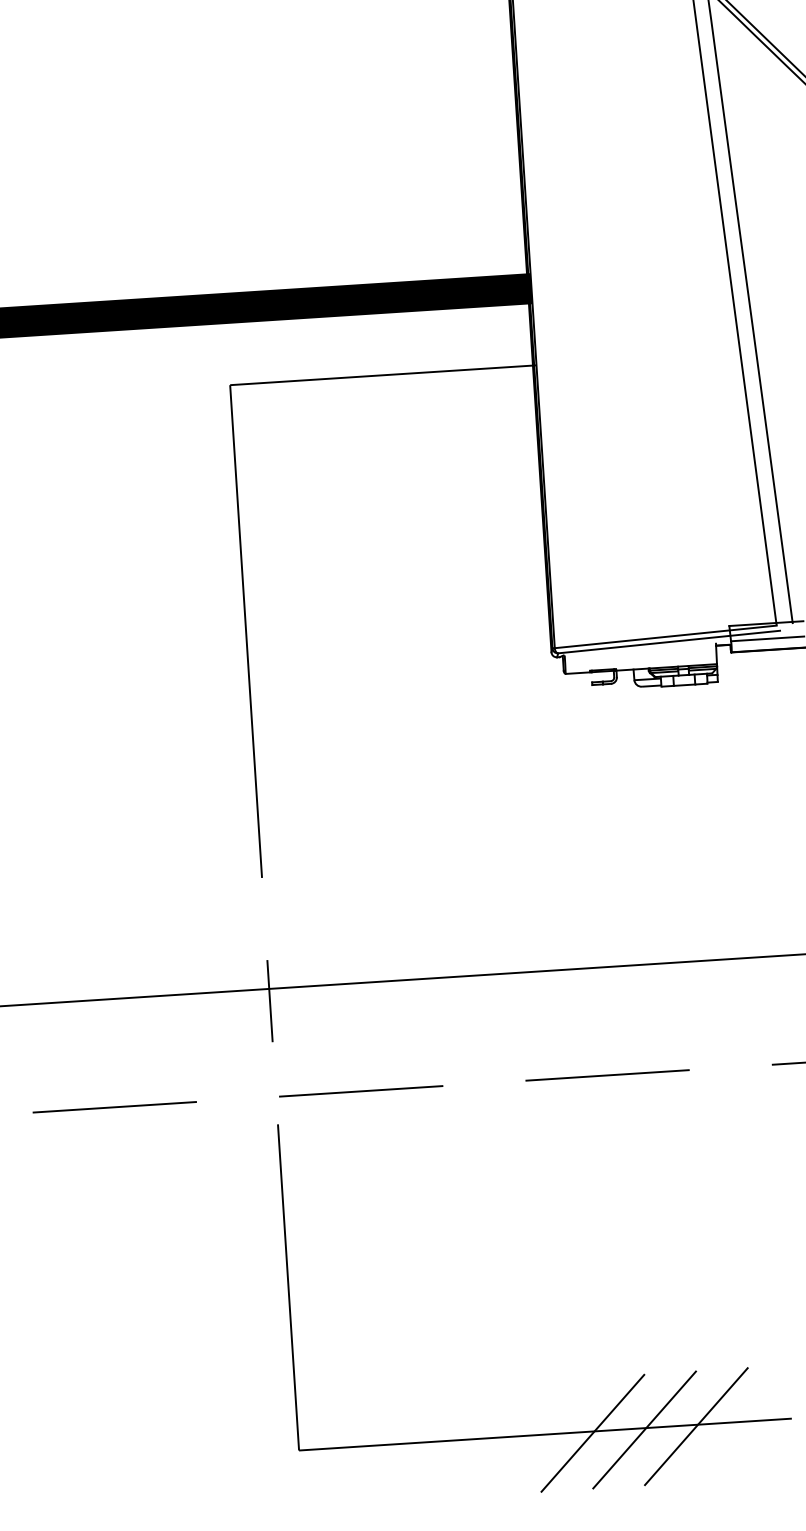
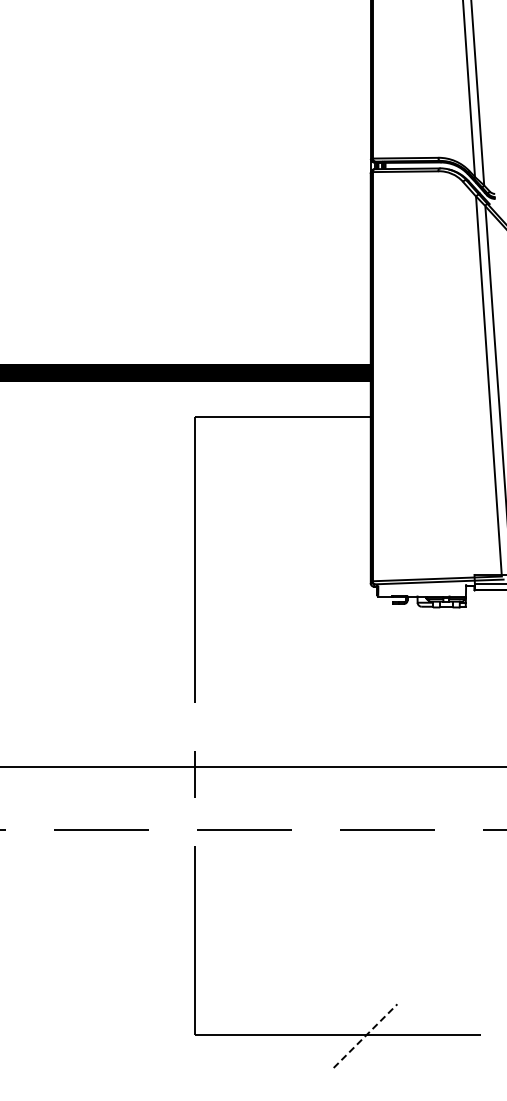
line: (696, 1425) -> (425, 1035), removed
line: (644, 1428) -> (395, 1035), removed
line: (592, 1432) -> (365, 1035), solid -> dashed

